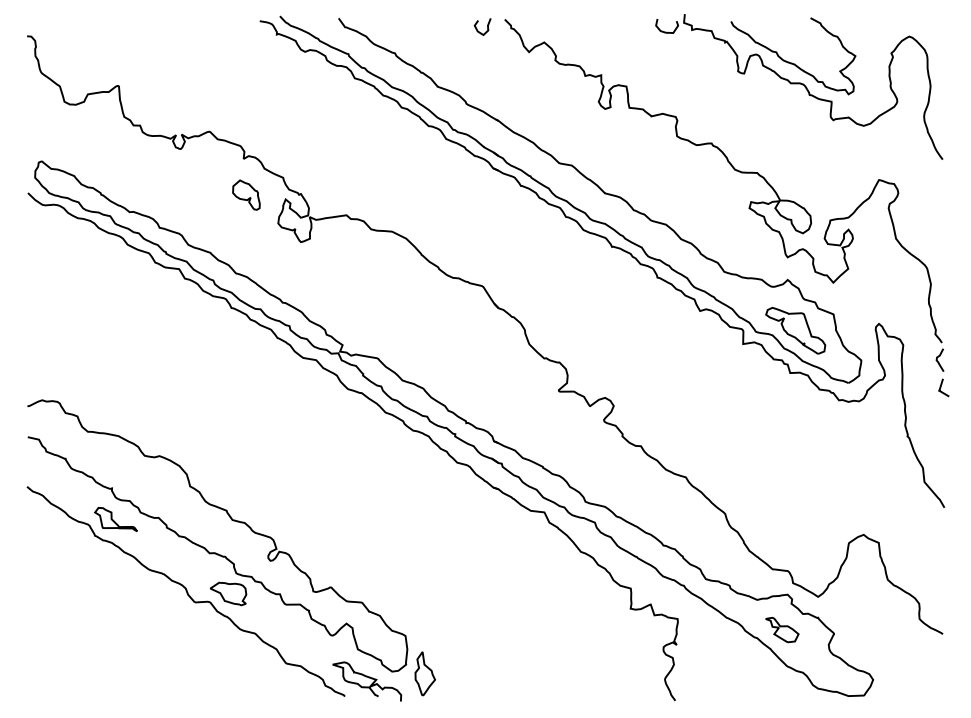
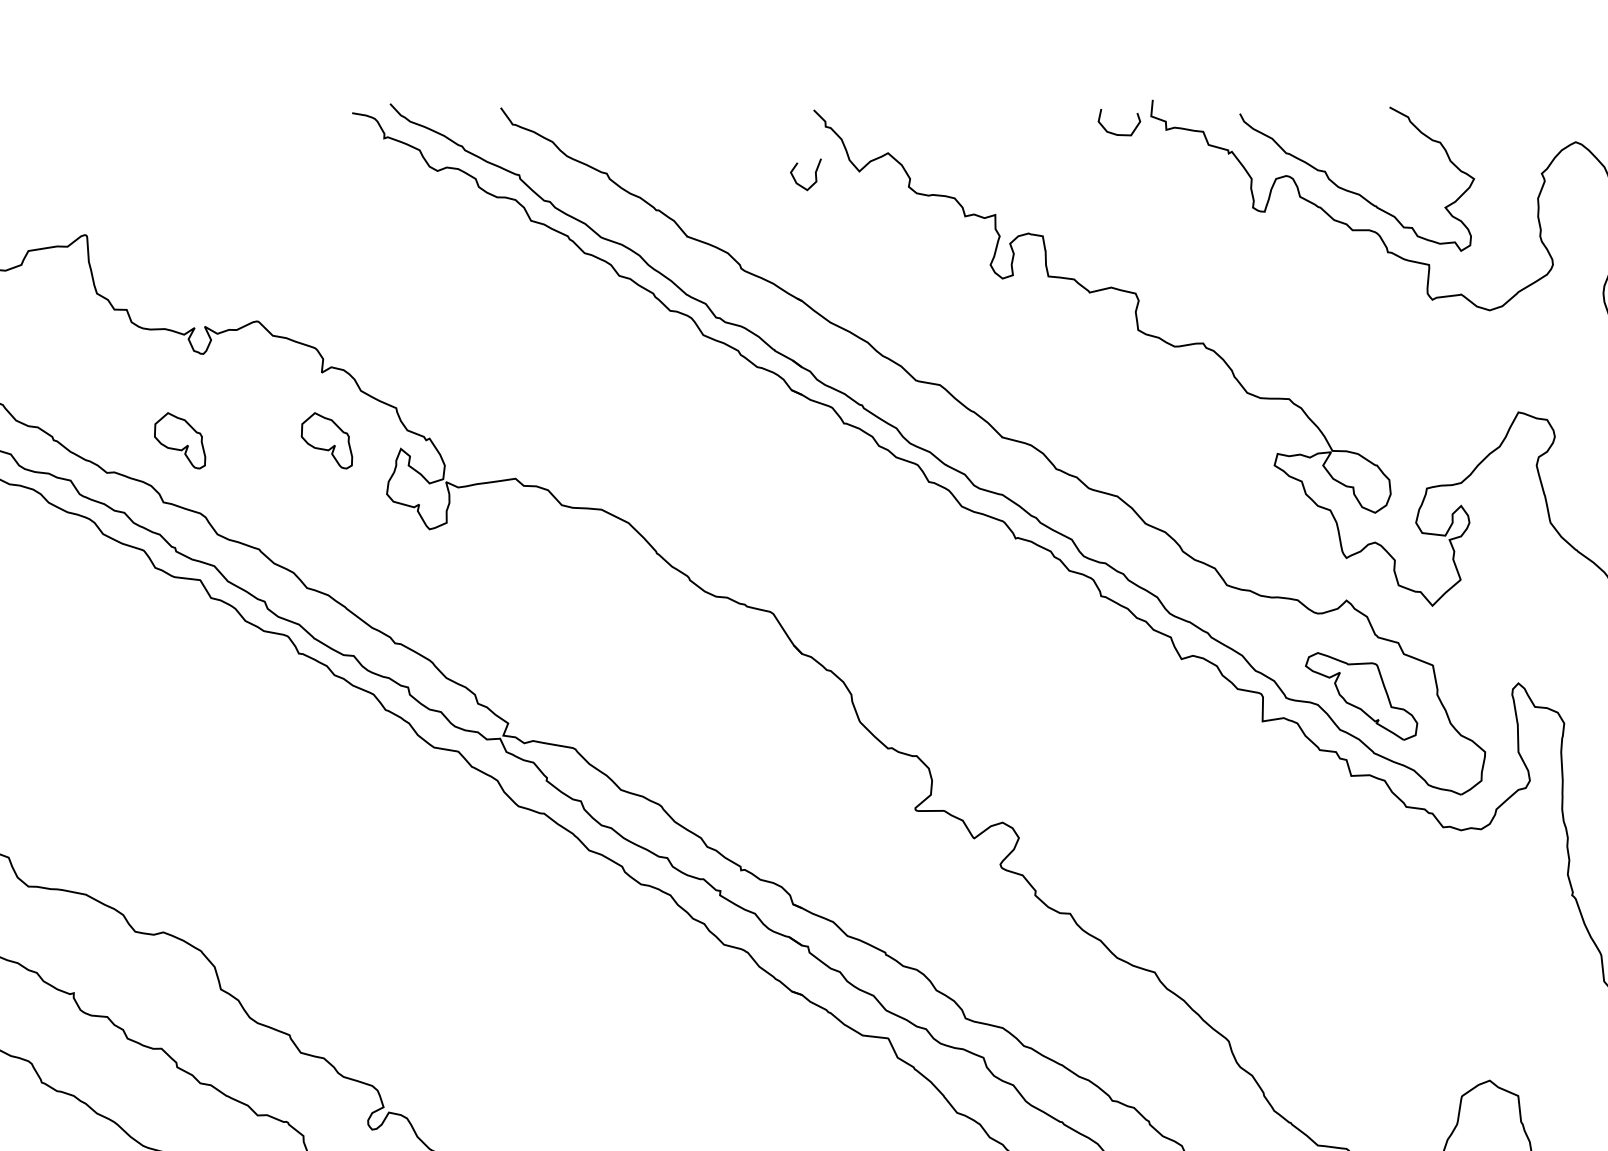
curve: (487, 26) -> (814, 174), moved
part: (168, 194) -> (180, 439), added
part: (115, 519) -> (80, 1051), removed

